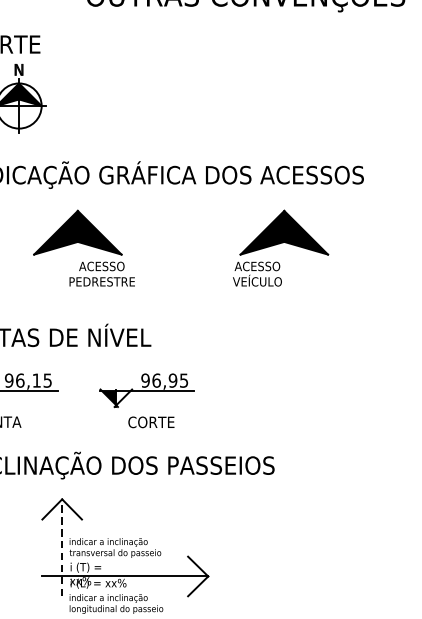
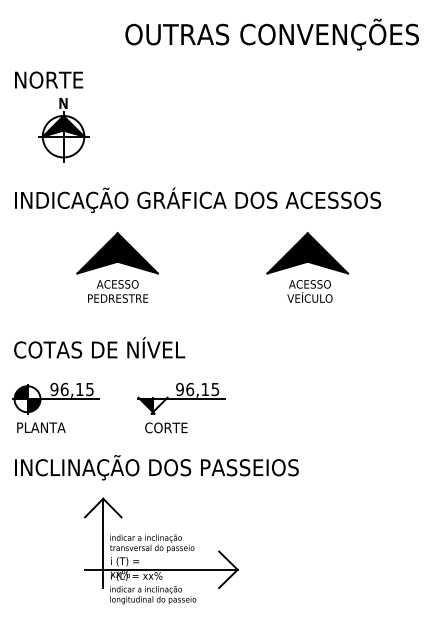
text: (102, 274) -> (118, 291), moved
text: (256, 274) -> (309, 291), moved
text: (173, 380) -> (205, 389), 96,95 -> 96,15
text: (151, 421) -> (166, 427), moved
line: (62, 547) -> (103, 543), dashed -> solid

